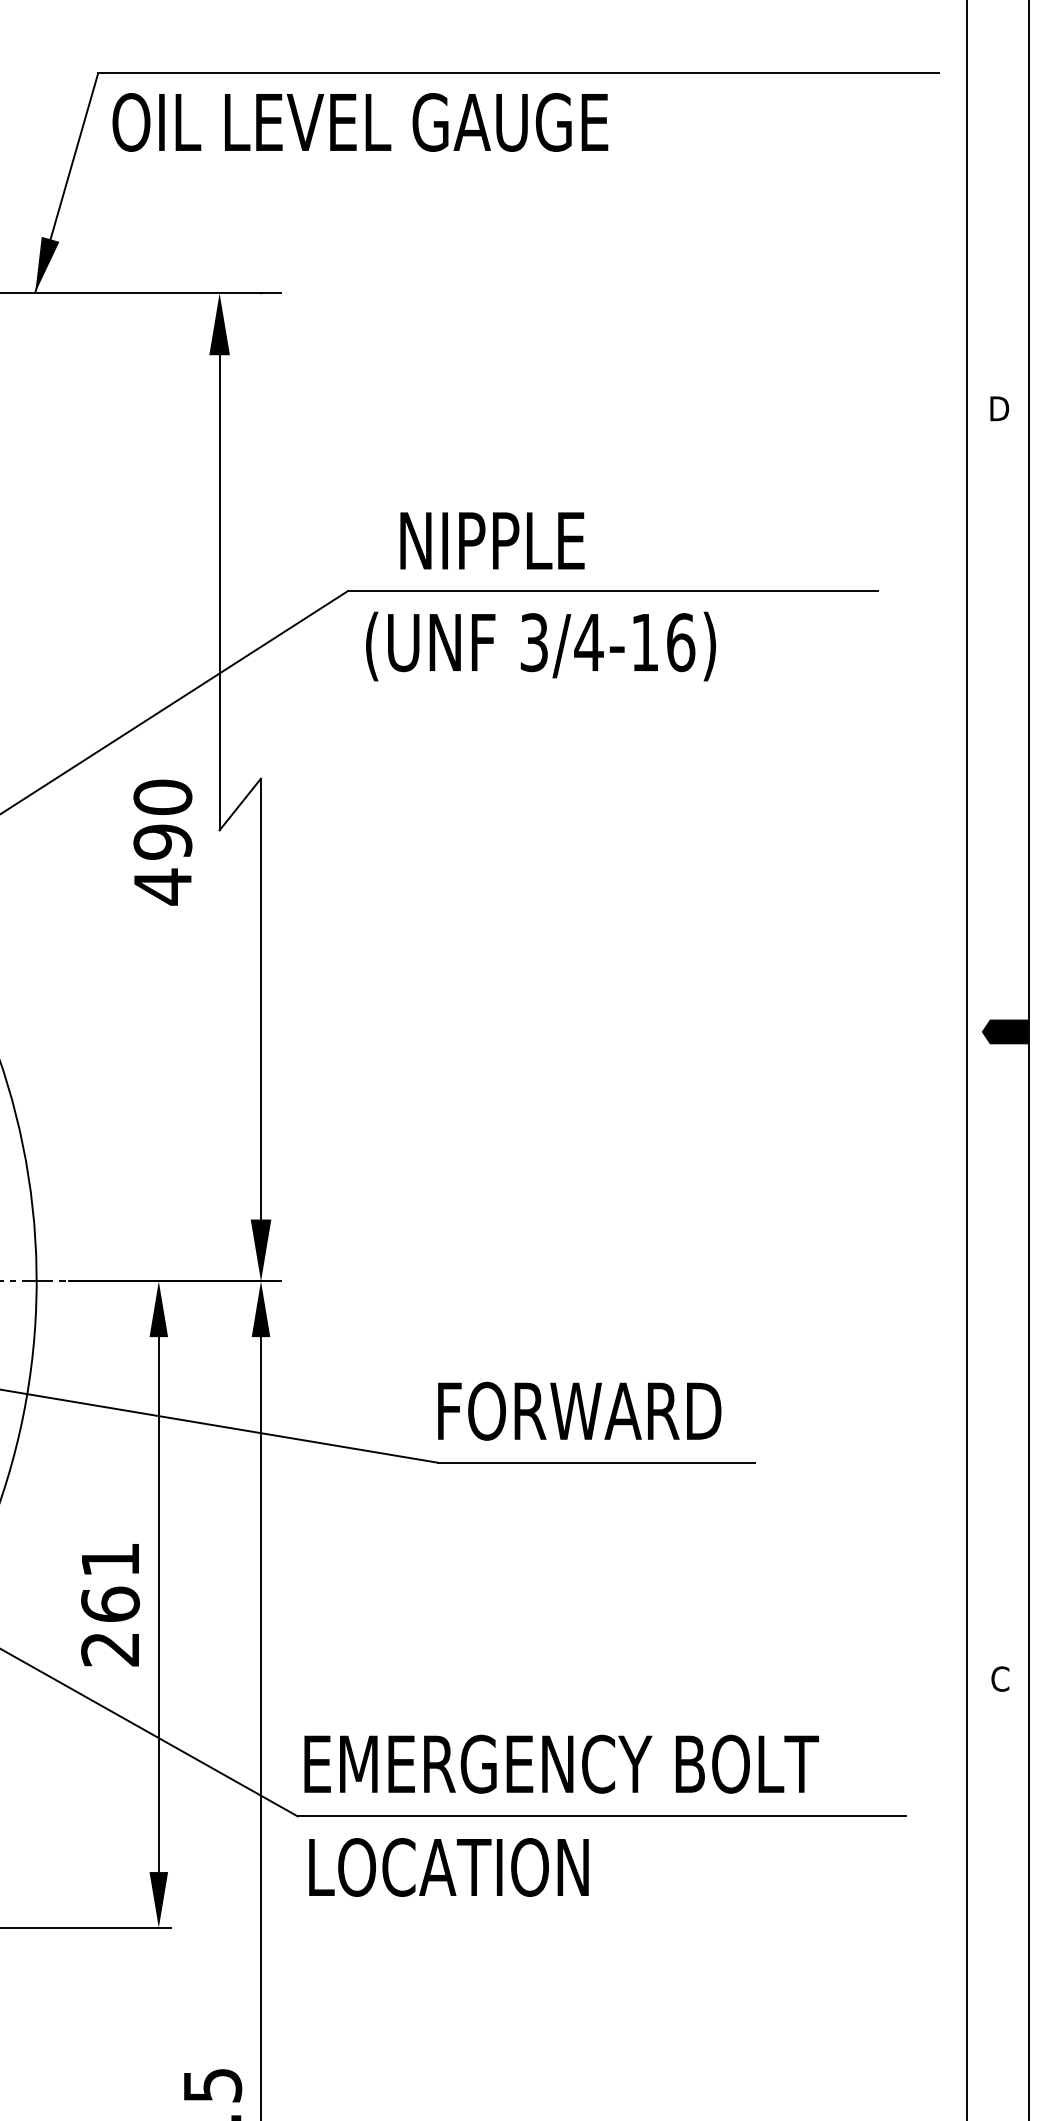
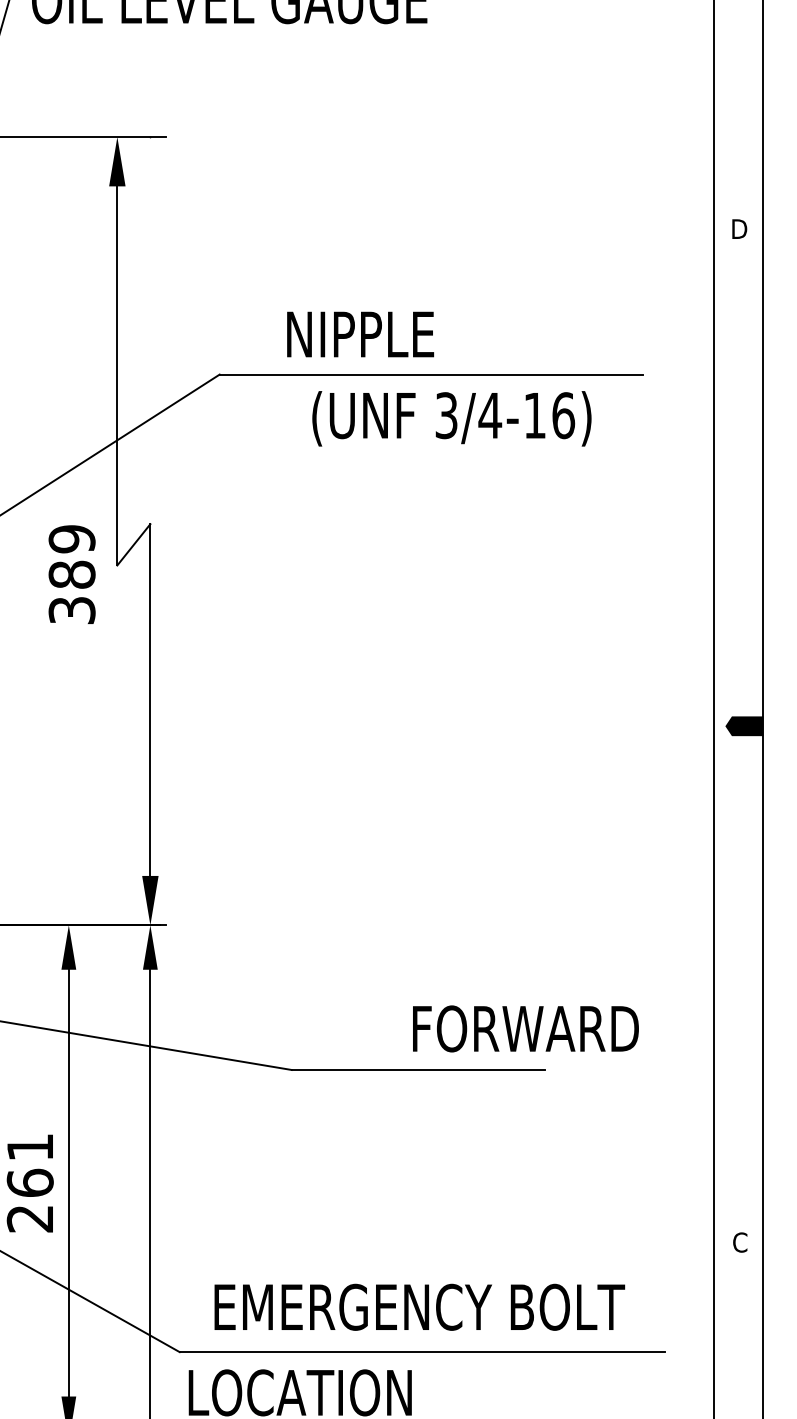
text: (492, 540) -> (360, 334), moved
text: (540, 646) -> (451, 418), moved
text: (162, 842) -> (71, 575), 490 -> 389
text: (579, 1410) -> (525, 1028), moved
text: (561, 1763) -> (419, 1306), moved

